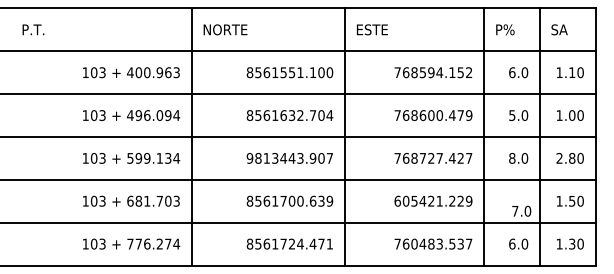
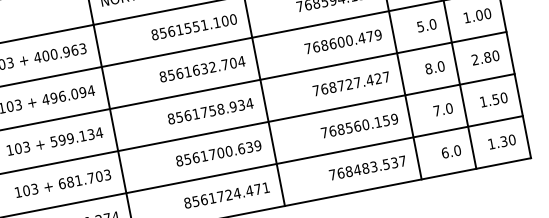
text: (289, 157) -> (209, 110), 9813443.907 -> 8561758.934
text: (428, 200) -> (354, 126), 605421.229 -> 768560.159
text: (521, 210) -> (442, 109), moved
text: (414, 244) -> (349, 172), 760483.537 -> 768483.537

